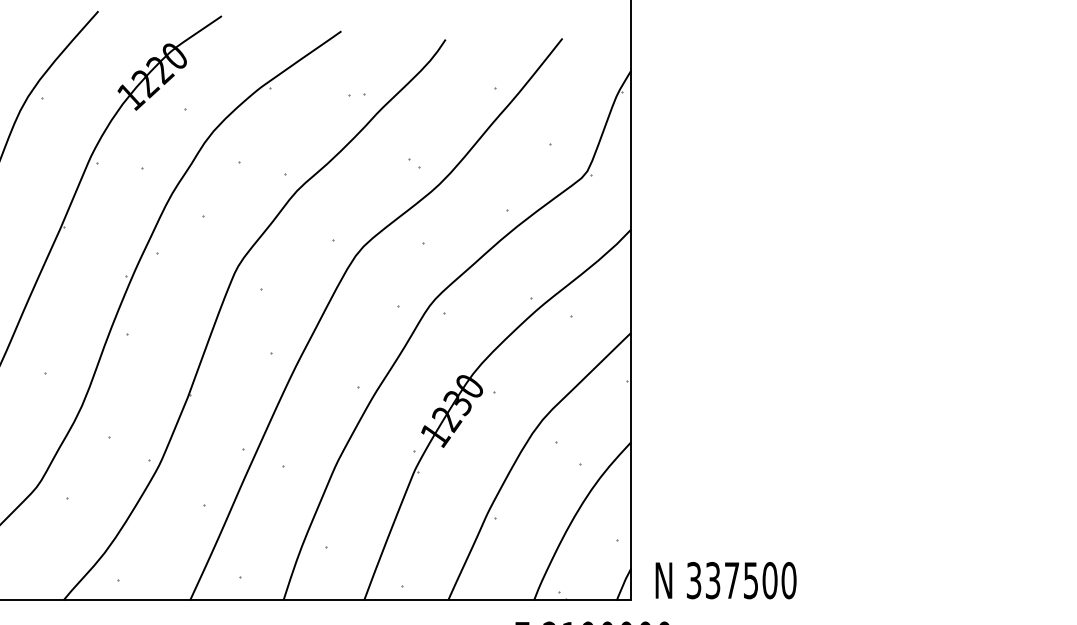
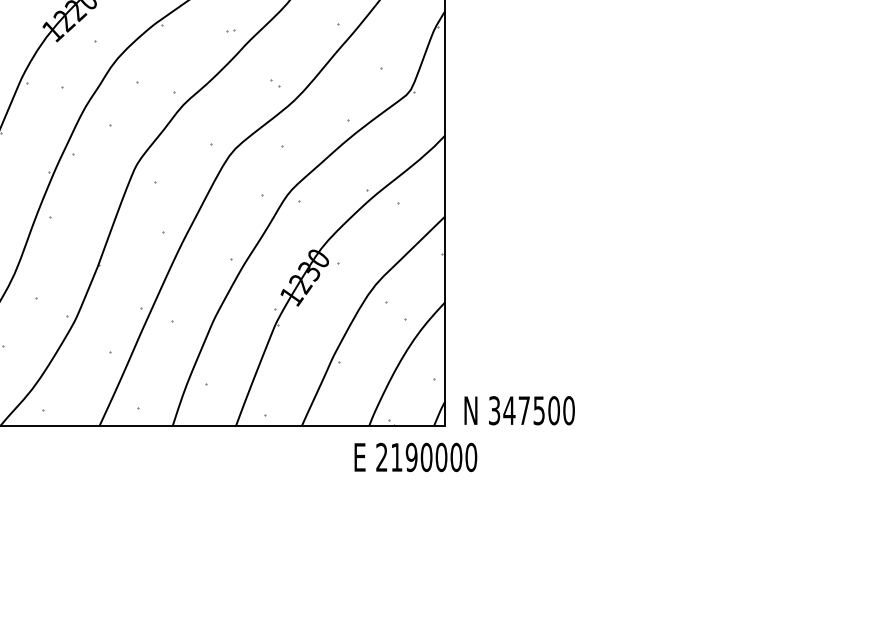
part: (357, 95) -> (230, 30), size x0.62
text: (713, 580) -> (509, 410), 337500 -> 347500

